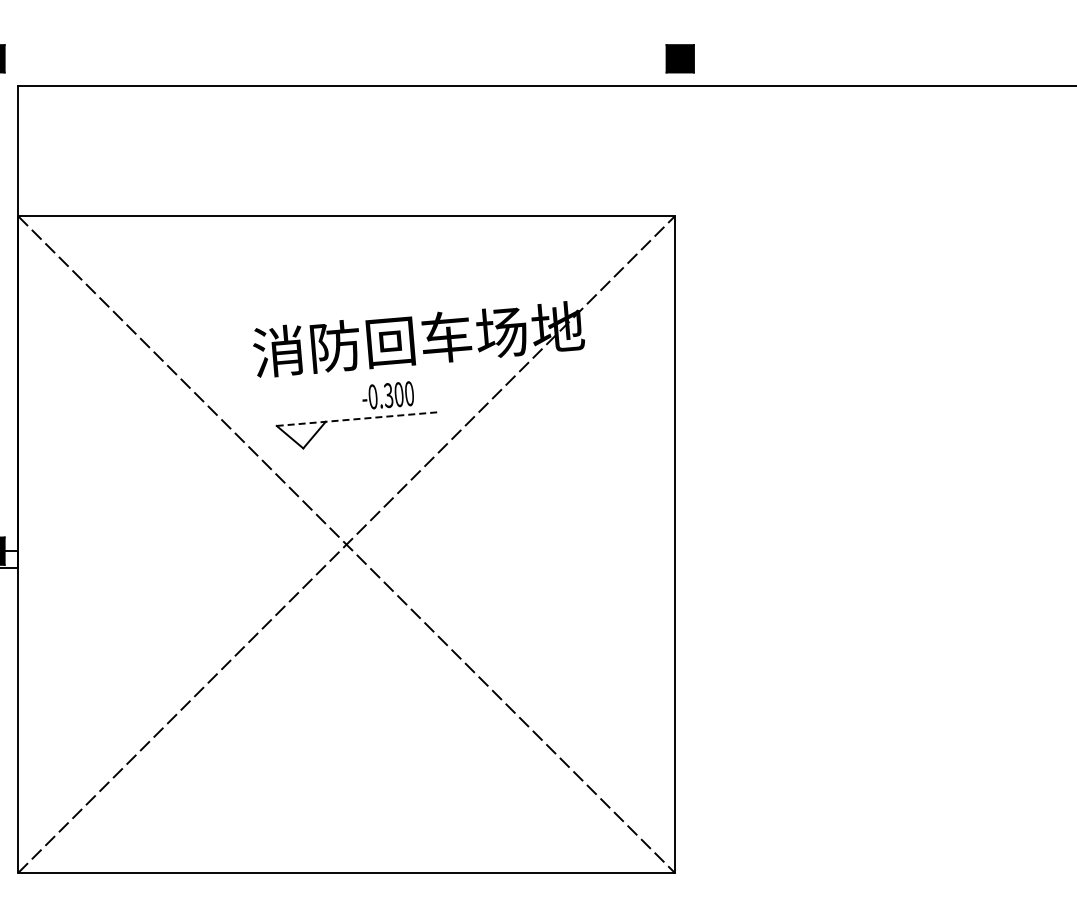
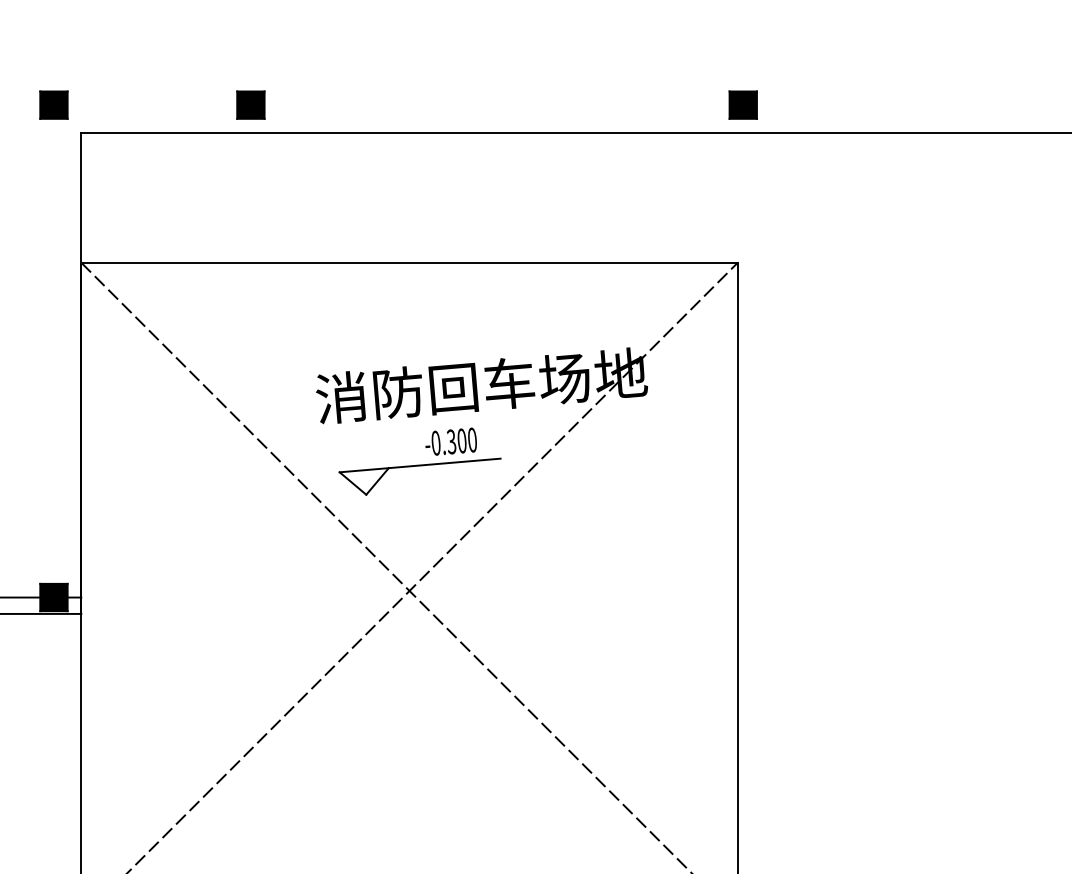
part: (187, 58) -> (250, 104), added
line: (357, 419) -> (420, 465), dashed -> solid

